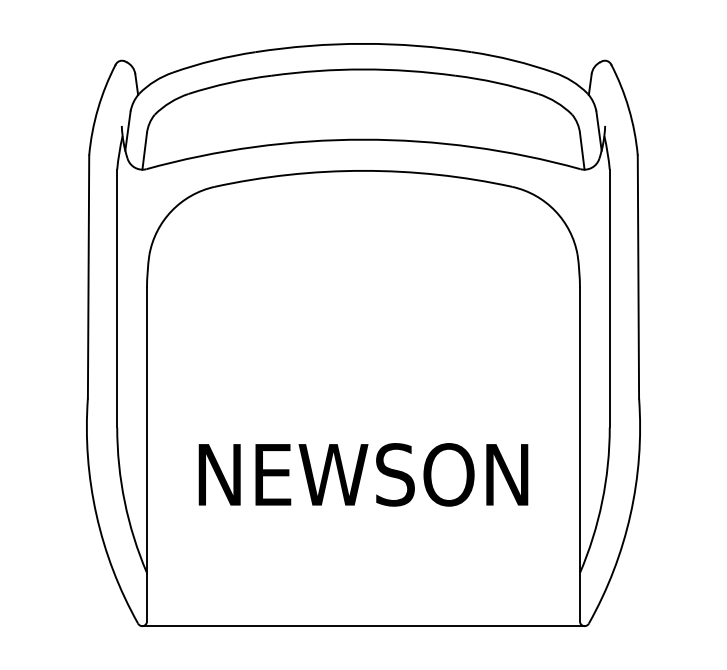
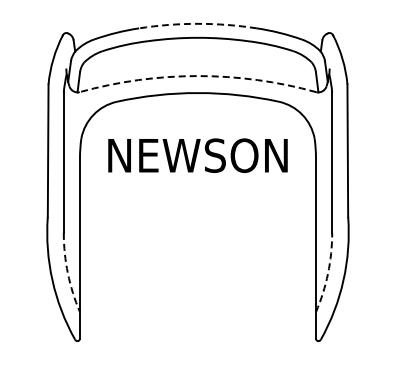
arc: (364, 43) -> (198, 23), solid -> dashed
arc: (362, 140) -> (197, 76), solid -> dashed
text: (362, 474) -> (197, 155), moved
arc: (124, 501) -> (67, 273), solid -> dashed
arc: (602, 501) -> (328, 273), solid -> dashed
line: (362, 626) -> (197, 341), removed

